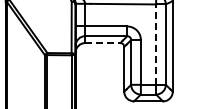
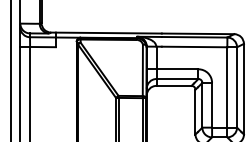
line: (103, 42) -> (174, 85), dashed -> solid
line: (156, 43) -> (227, 86), dashed -> solid

